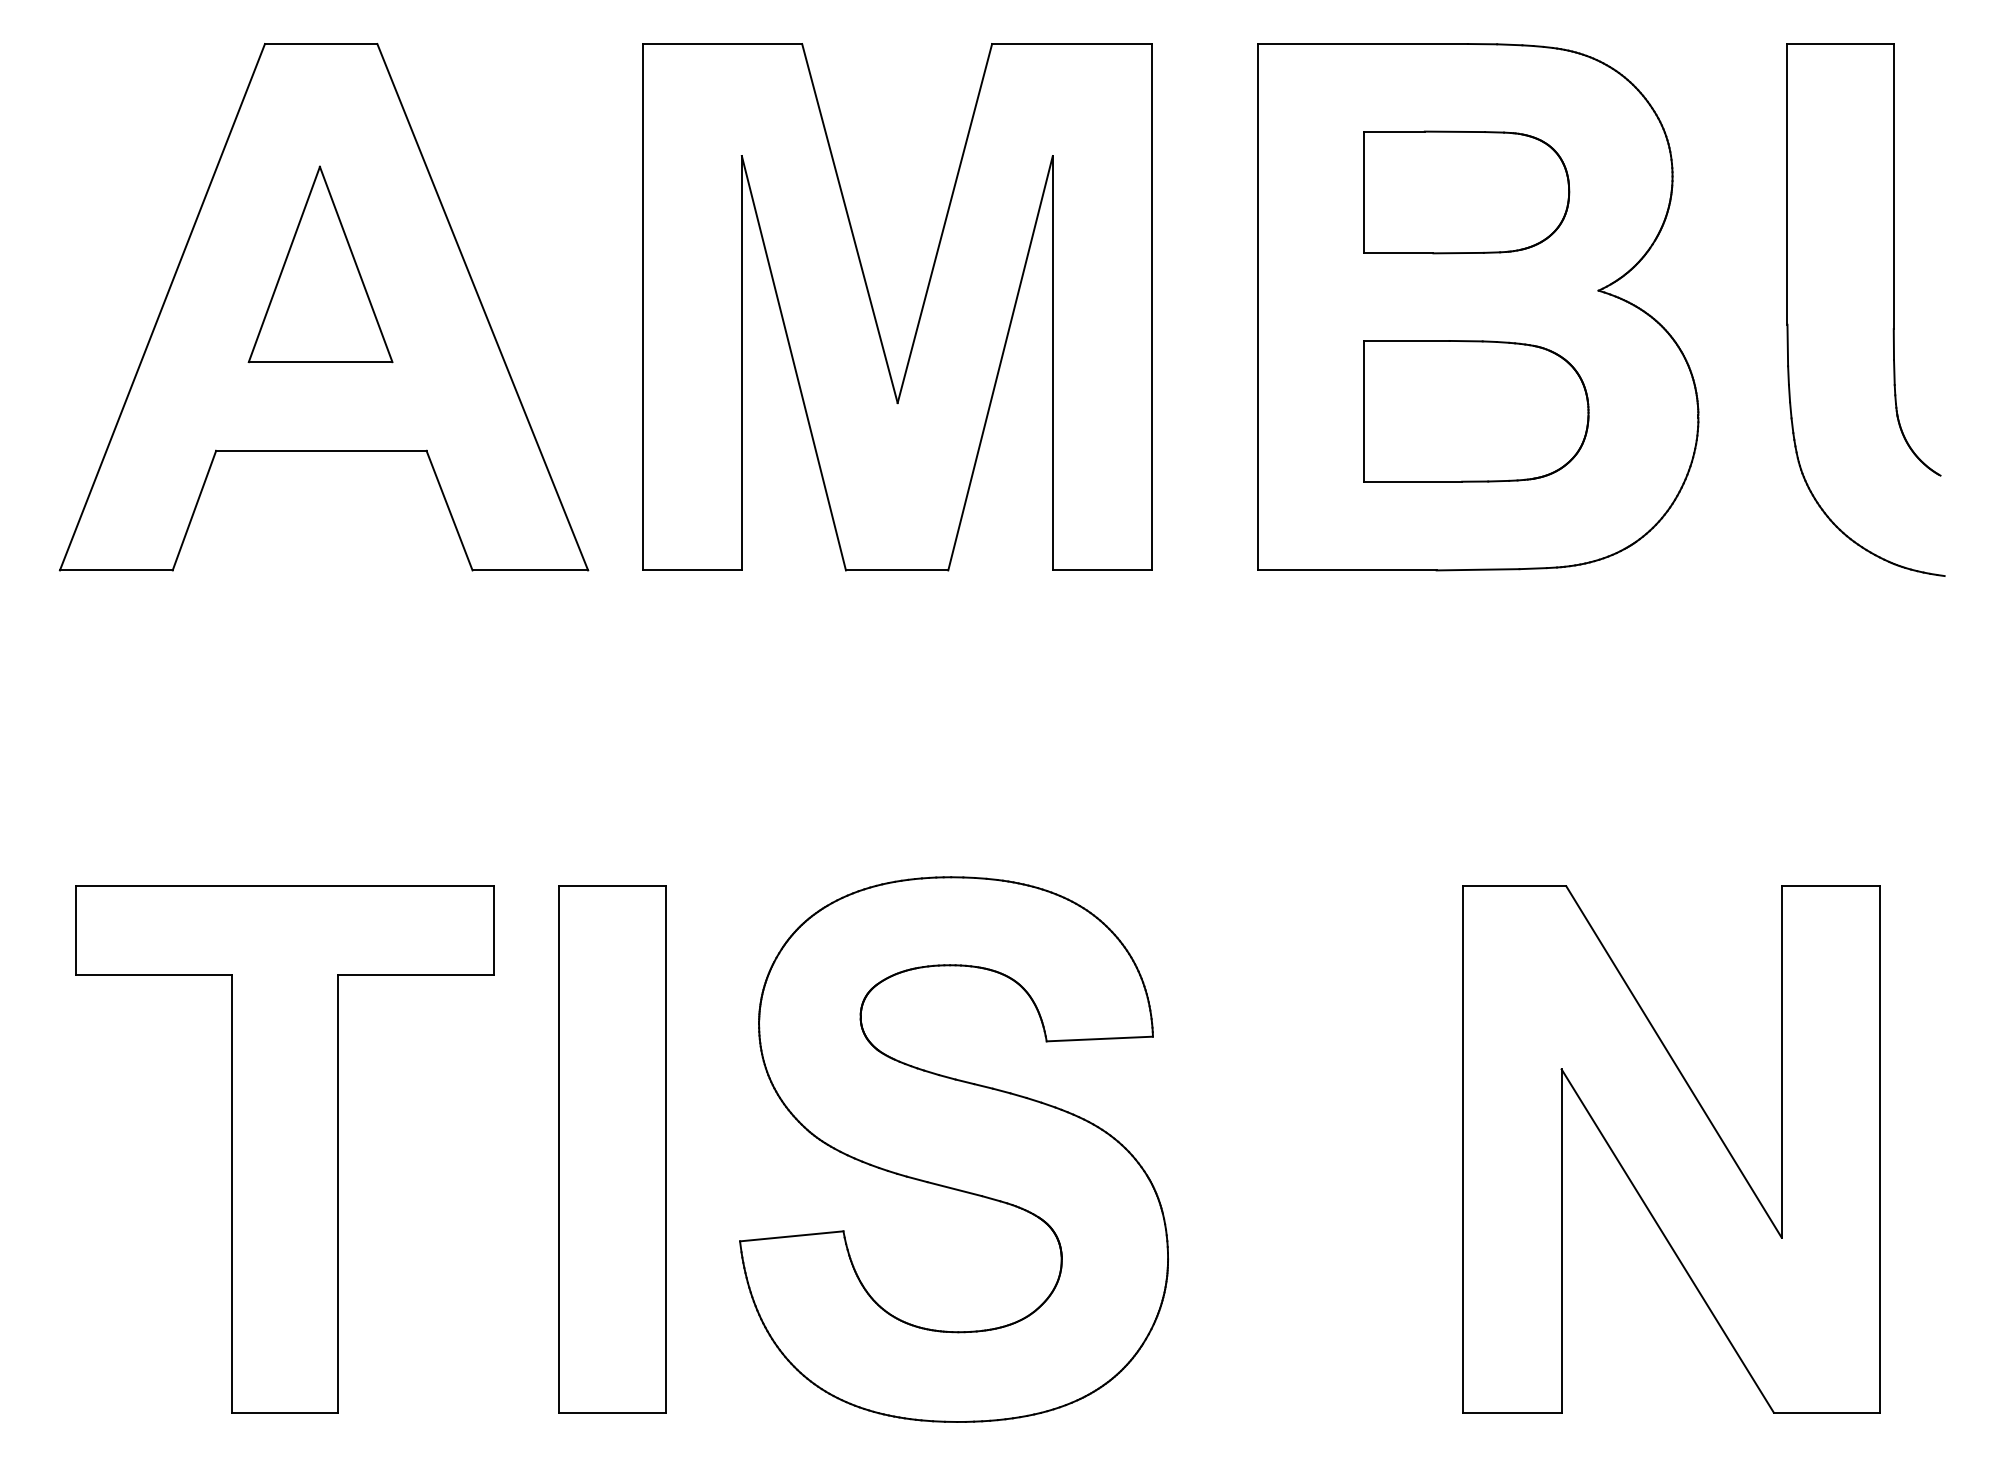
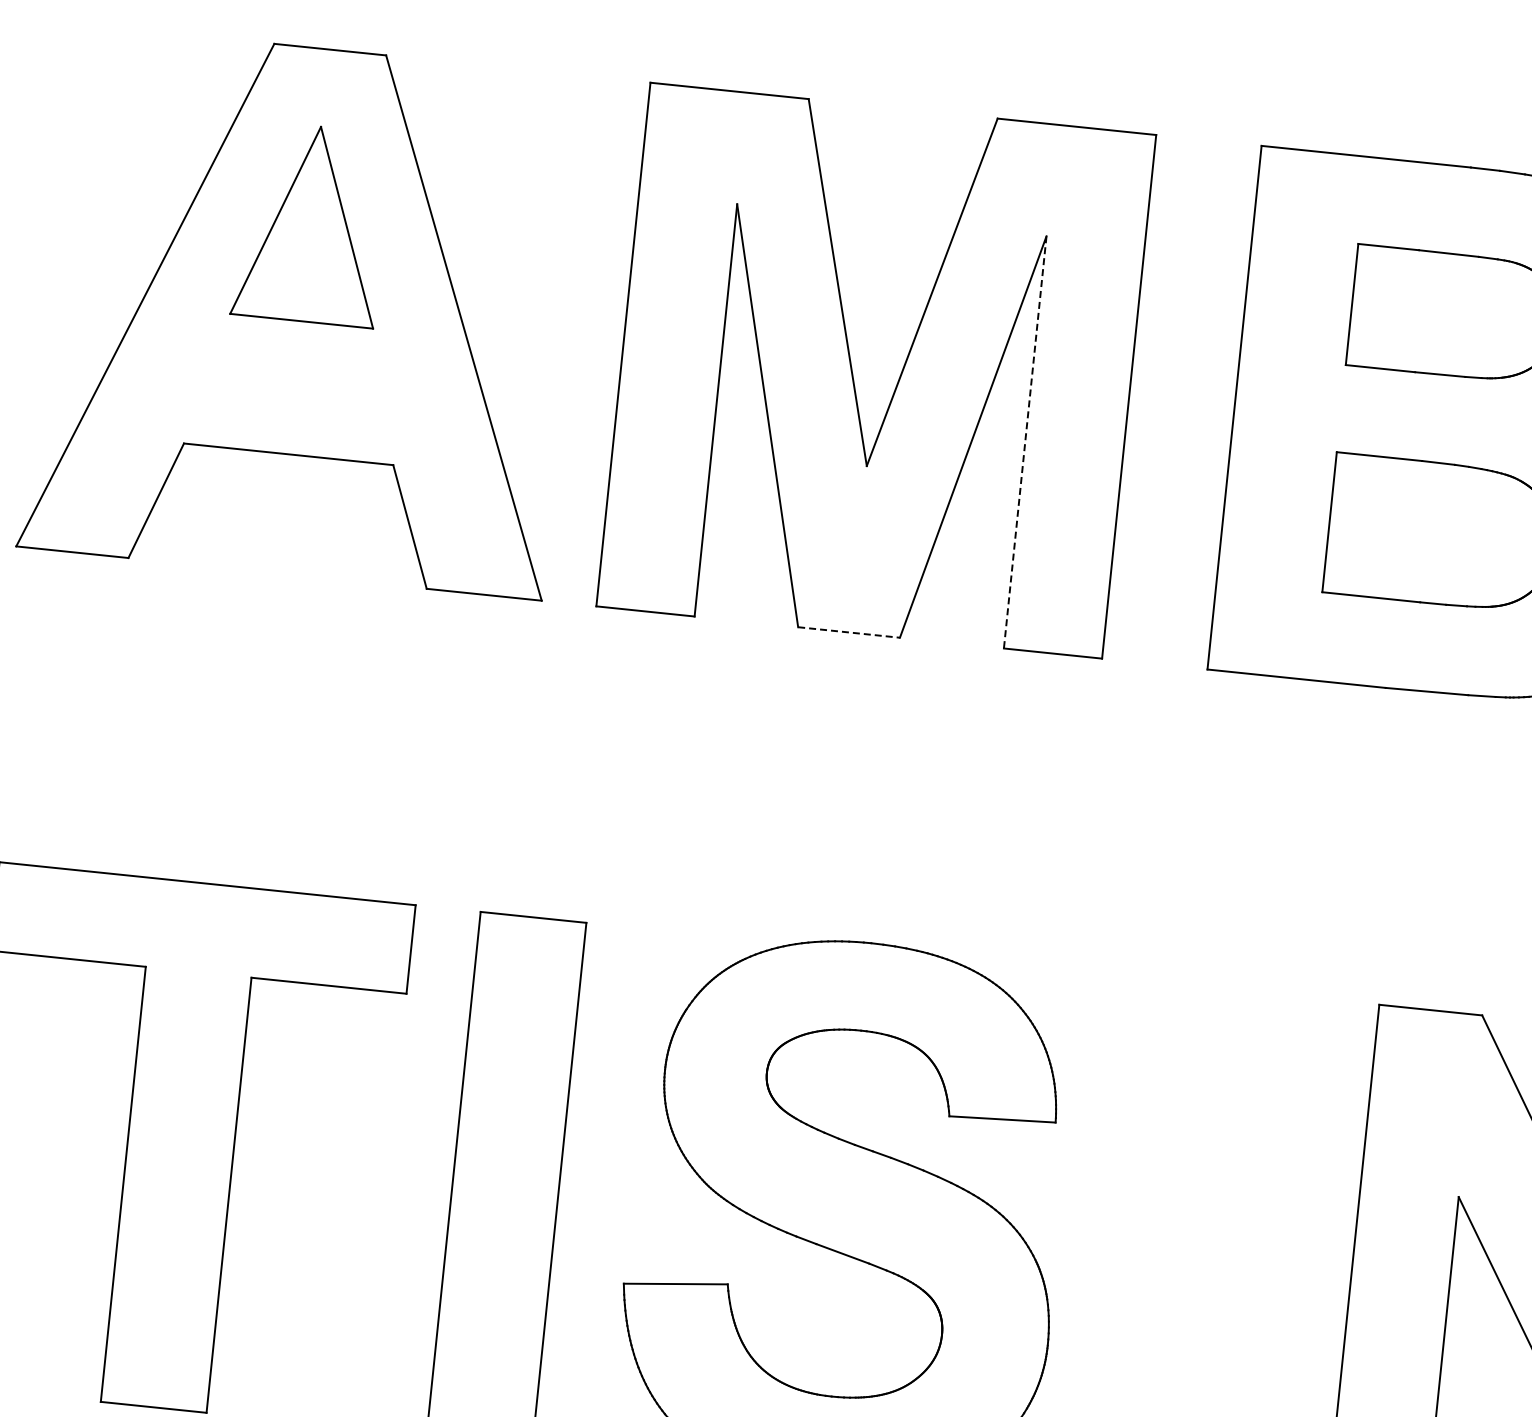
part: (320, 264) -> (311, 224), moved
line: (1052, 363) -> (1024, 442), solid -> dashed
line: (897, 570) -> (849, 632), solid -> dashed

